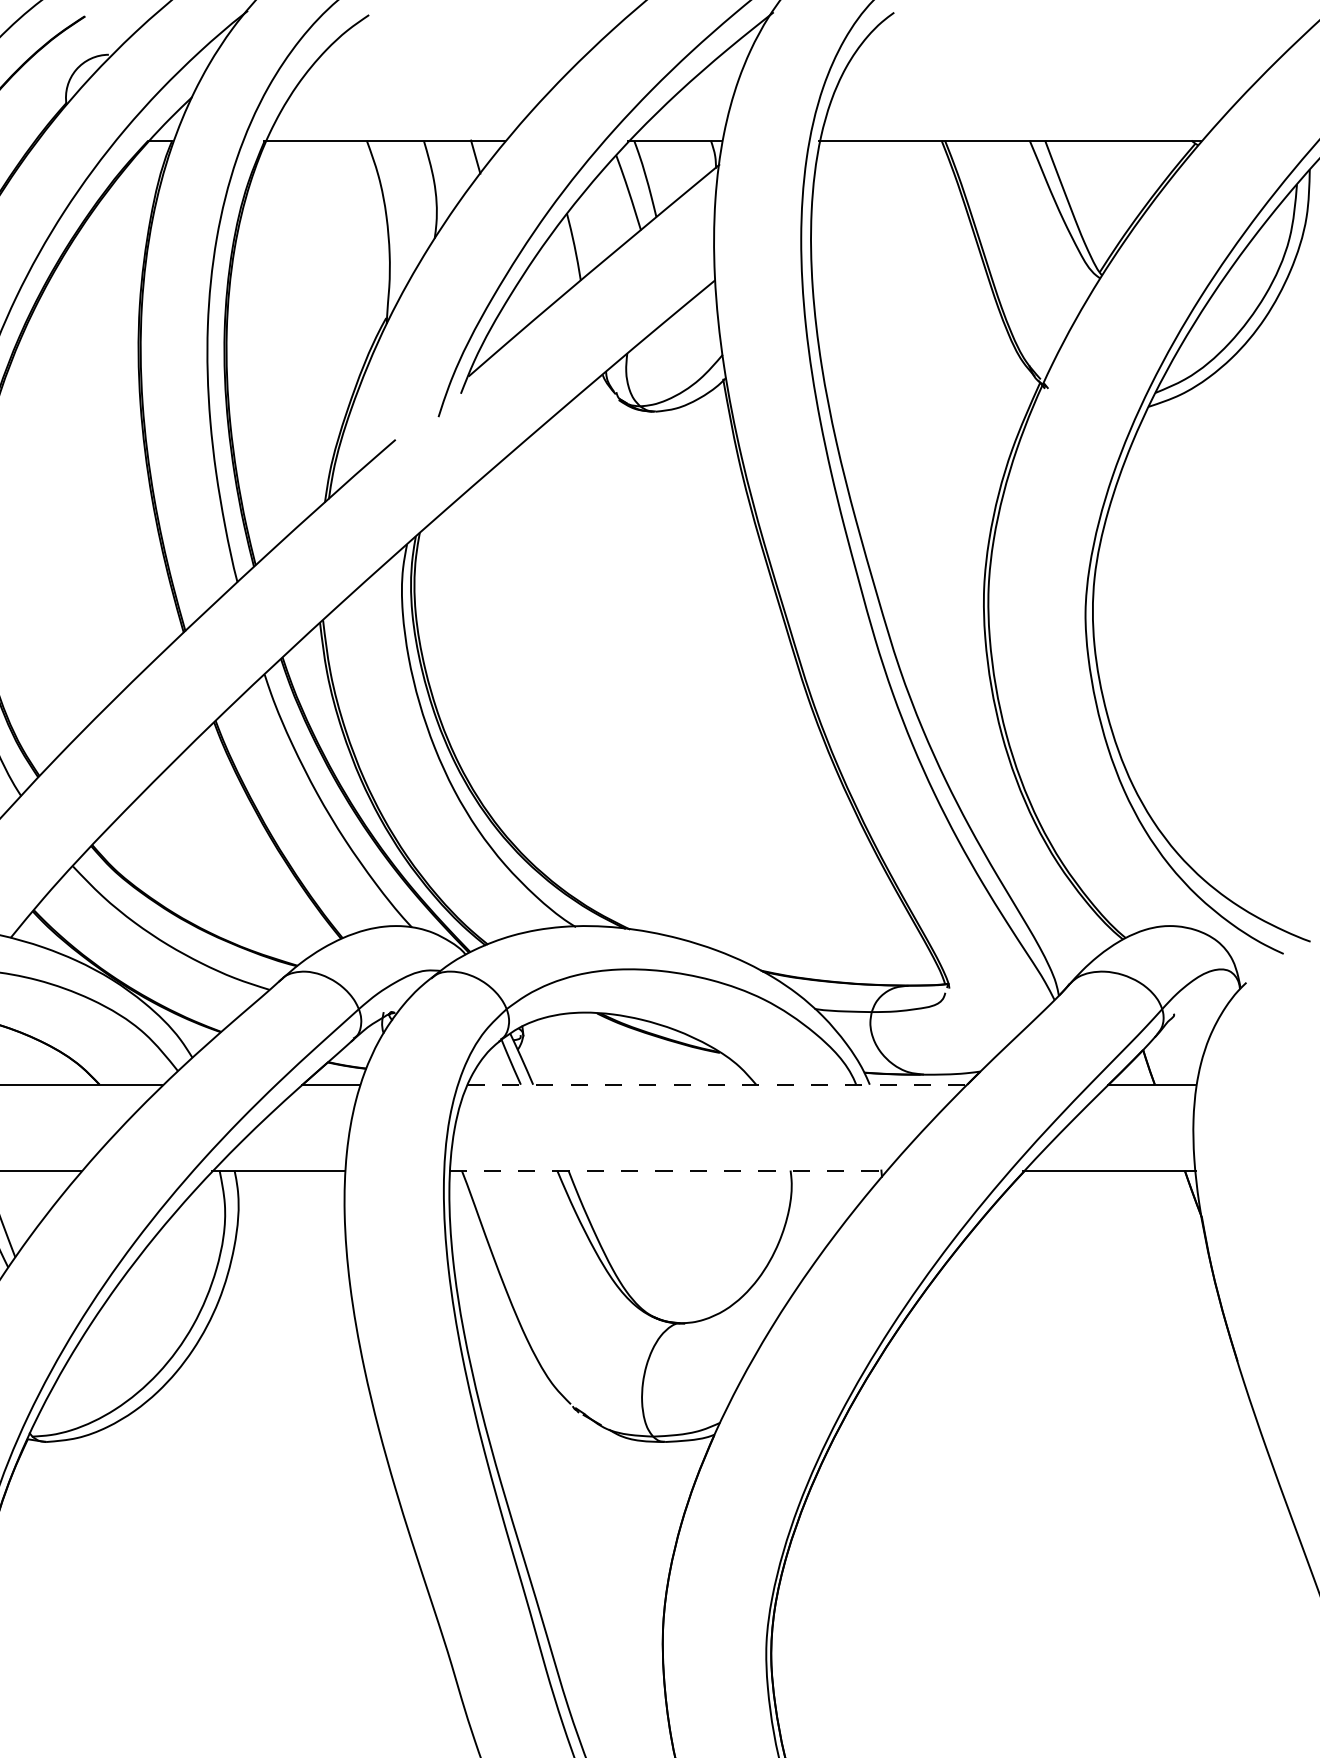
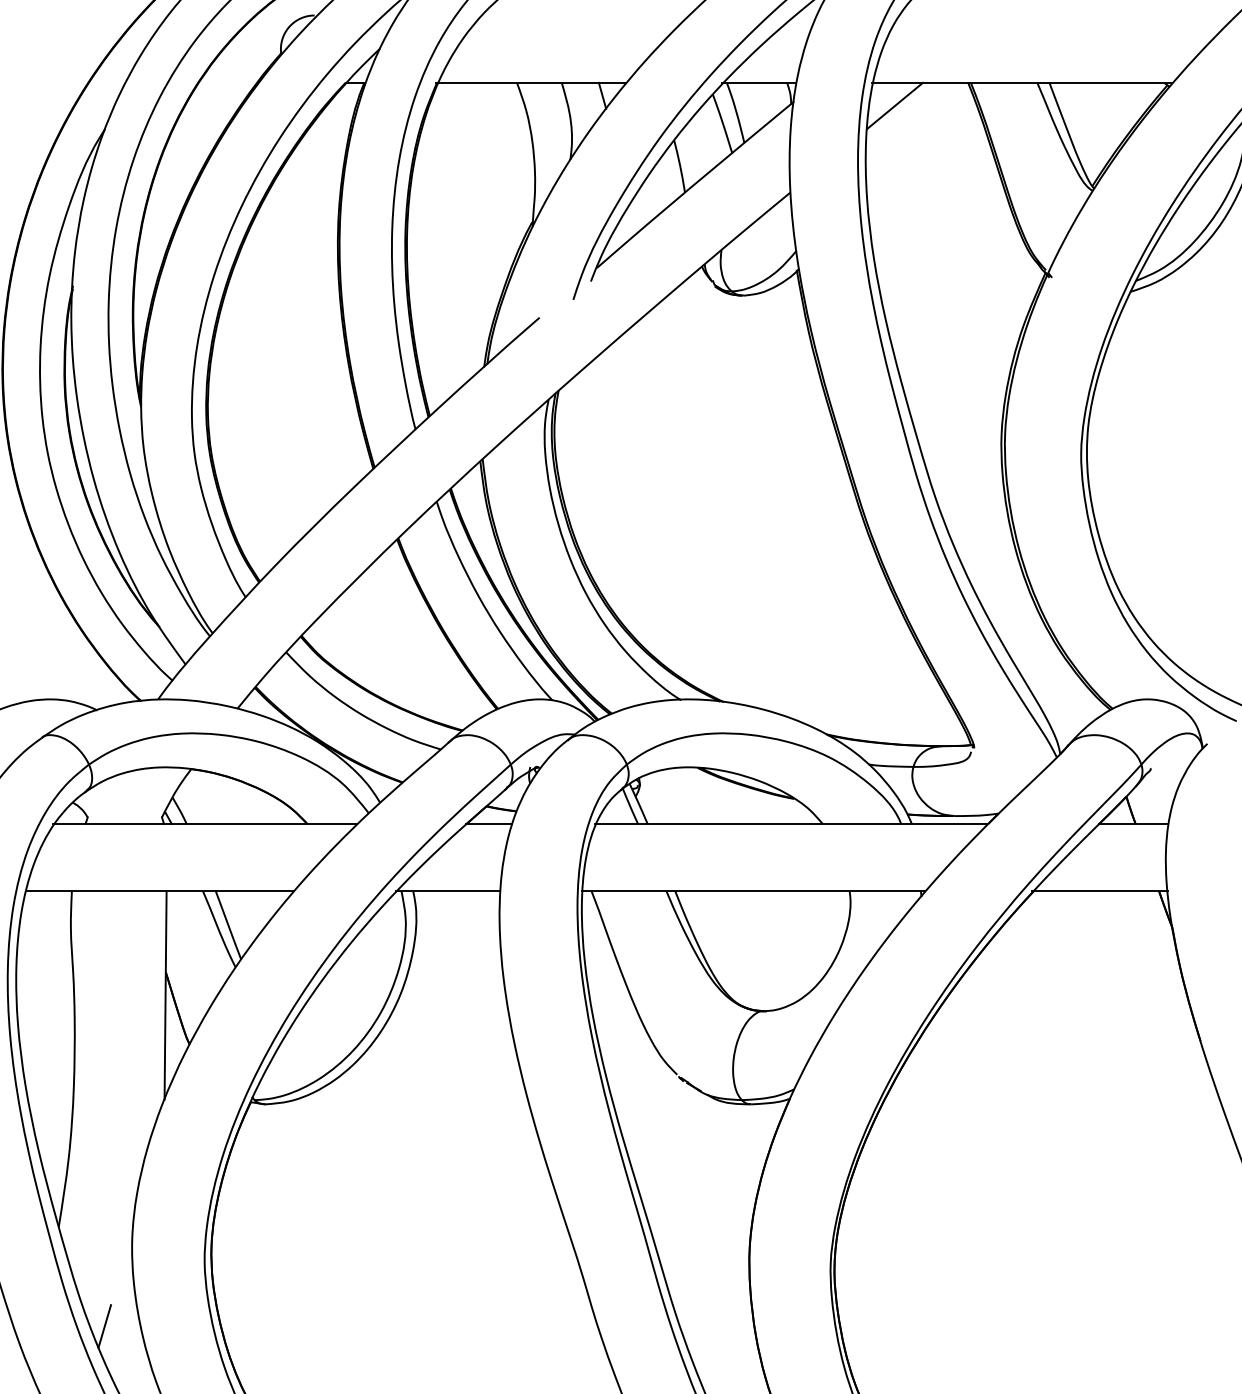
line: (847, 169) -> (894, 105), added
line: (716, 1084) -> (791, 823), dashed -> solid
line: (668, 1170) -> (753, 891), dashed -> solid

